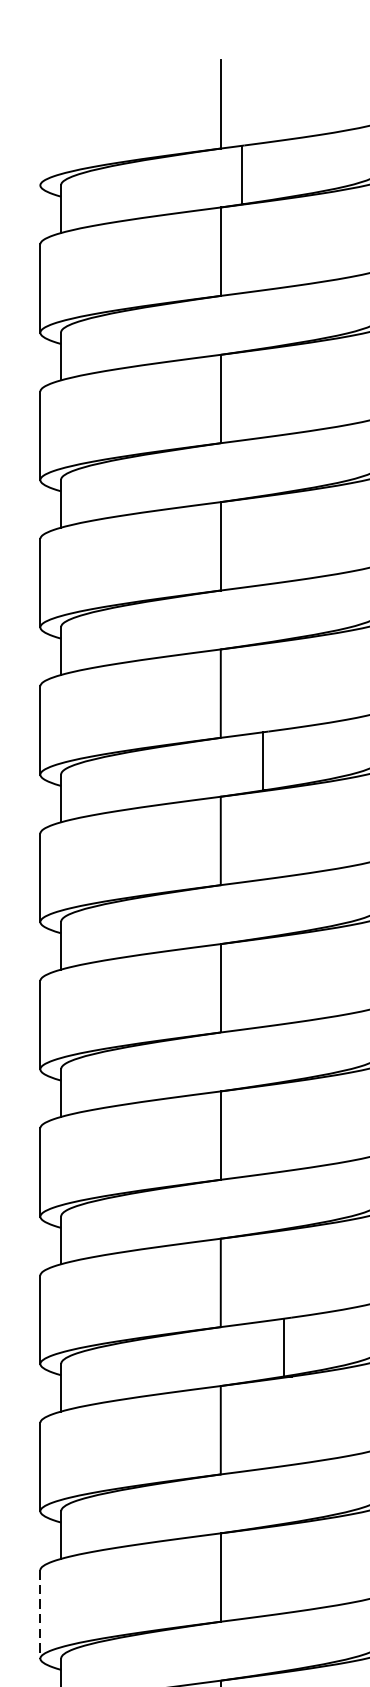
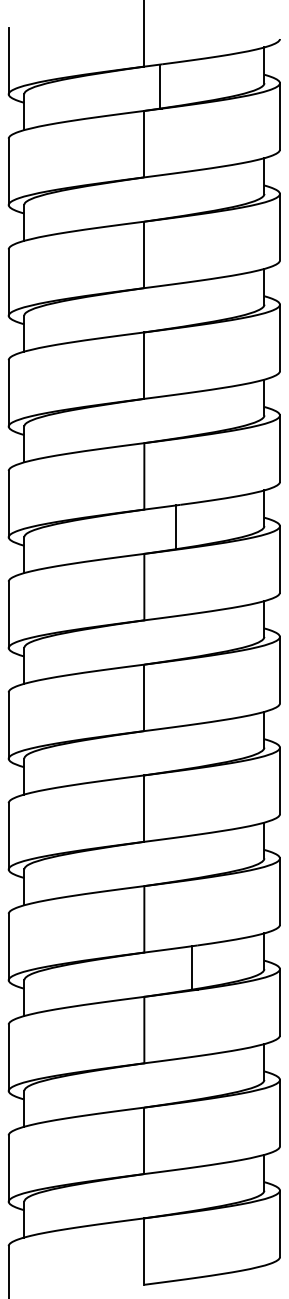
line: (40, 140) -> (8, 60), added
line: (40, 1615) -> (8, 1169), dashed -> solid

